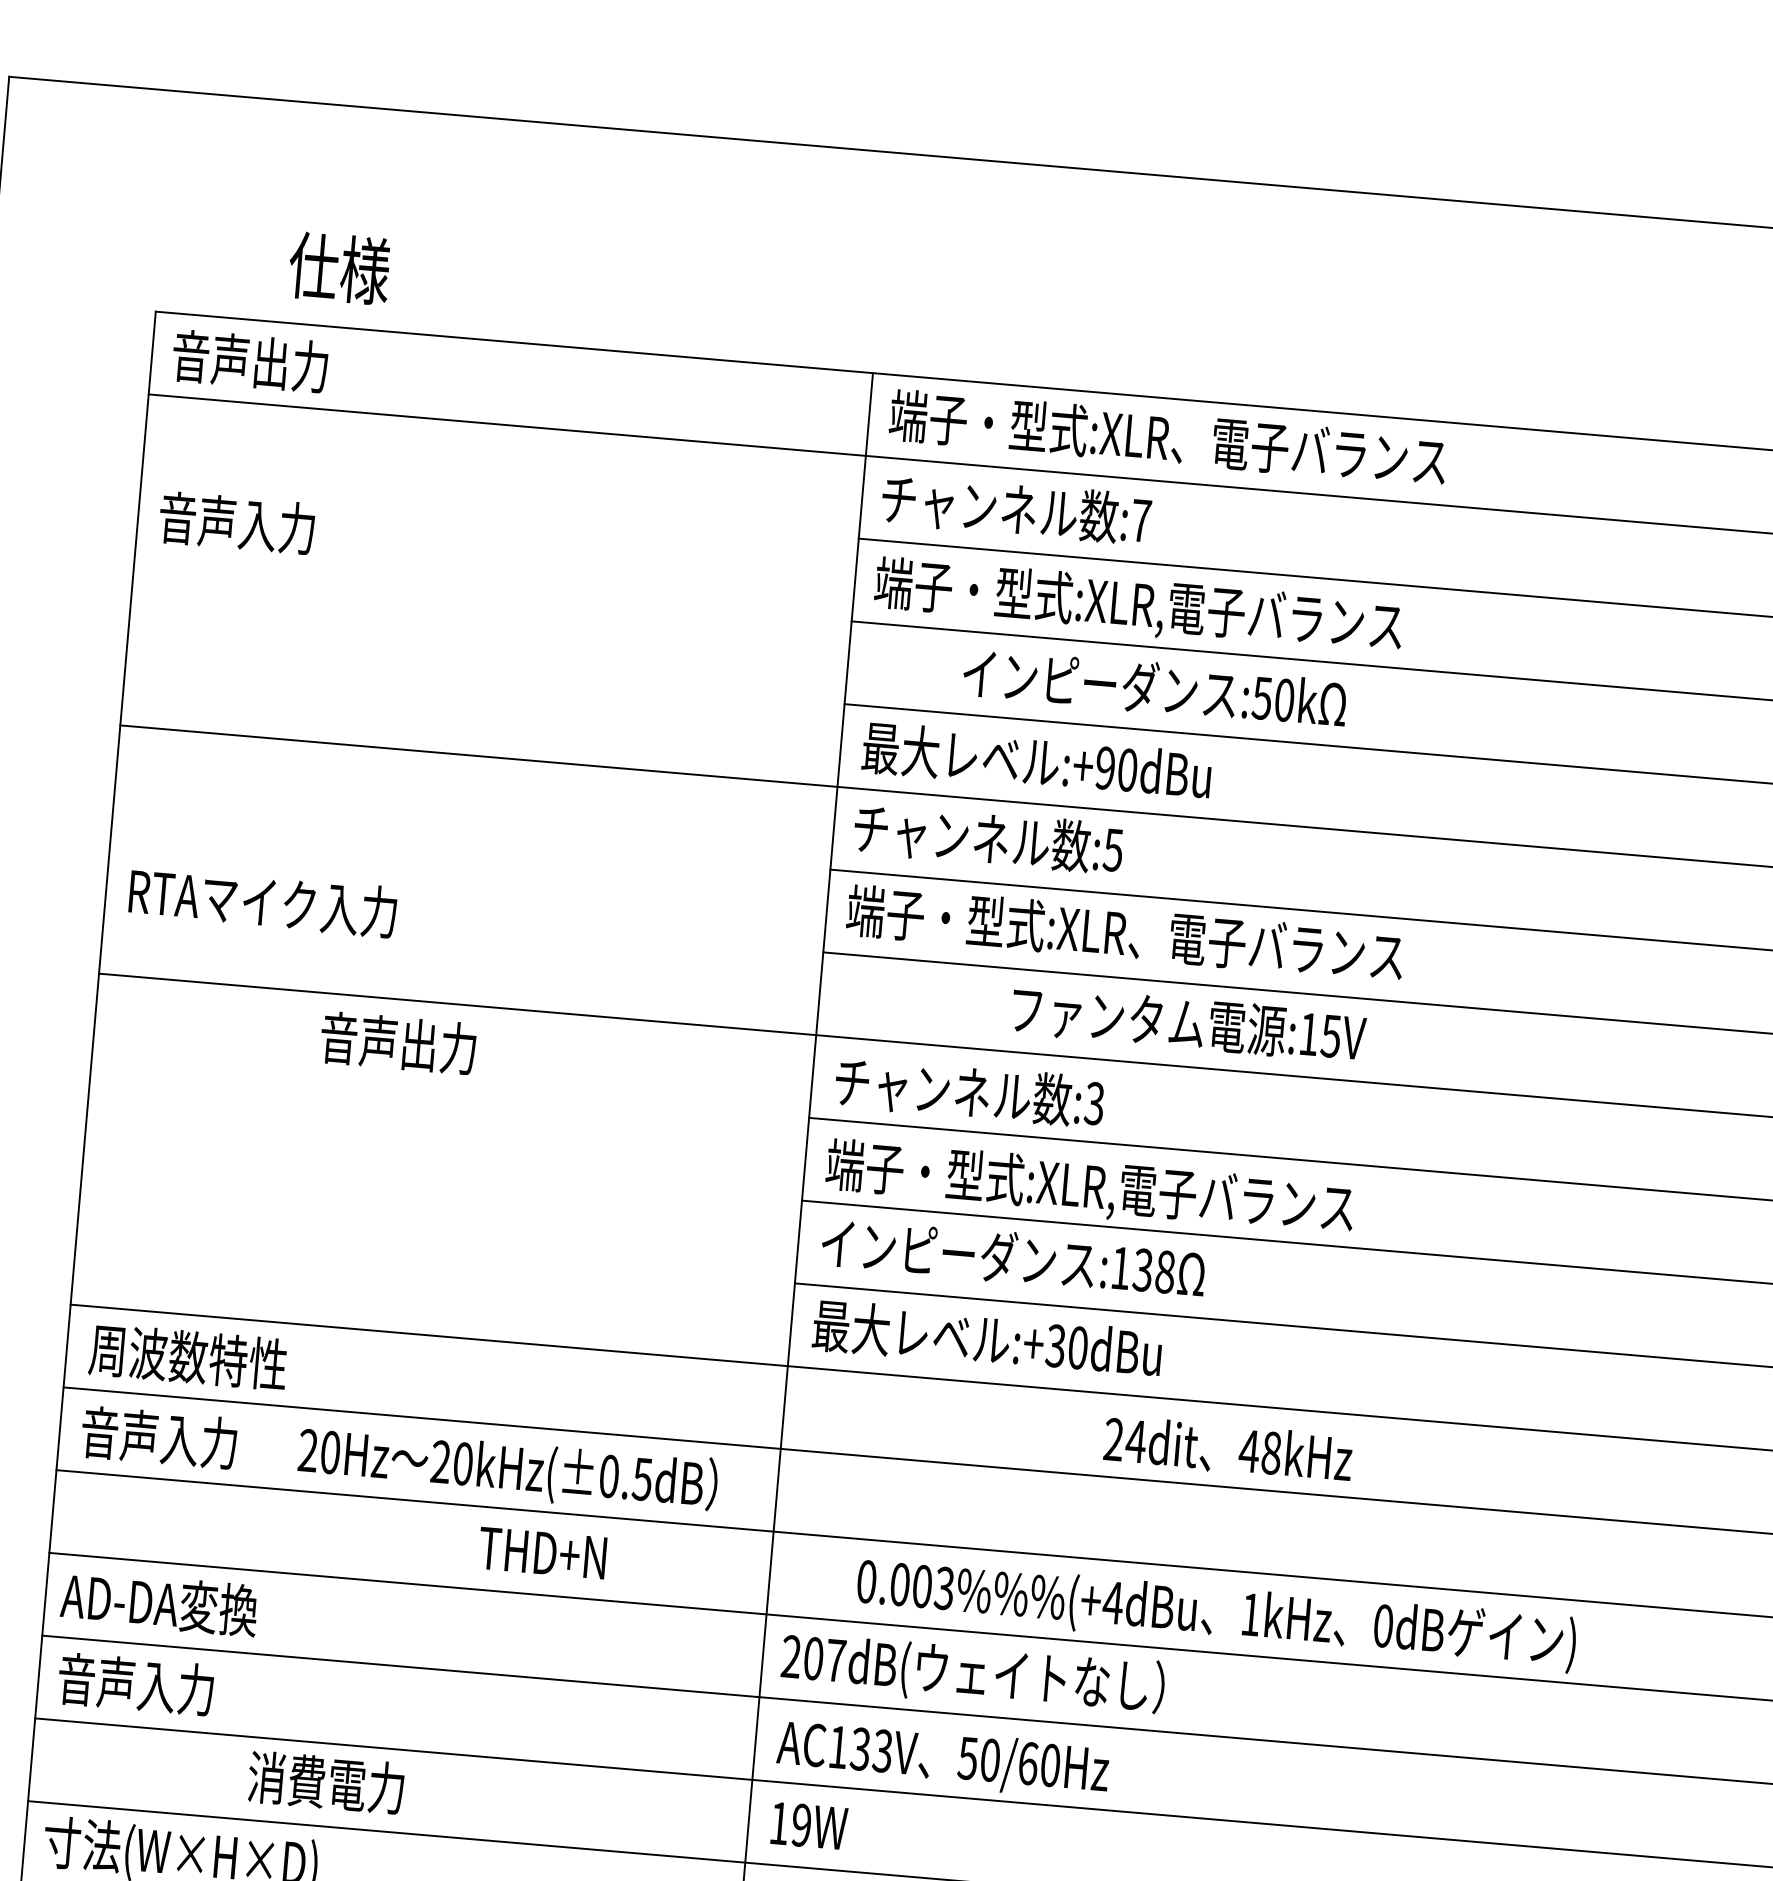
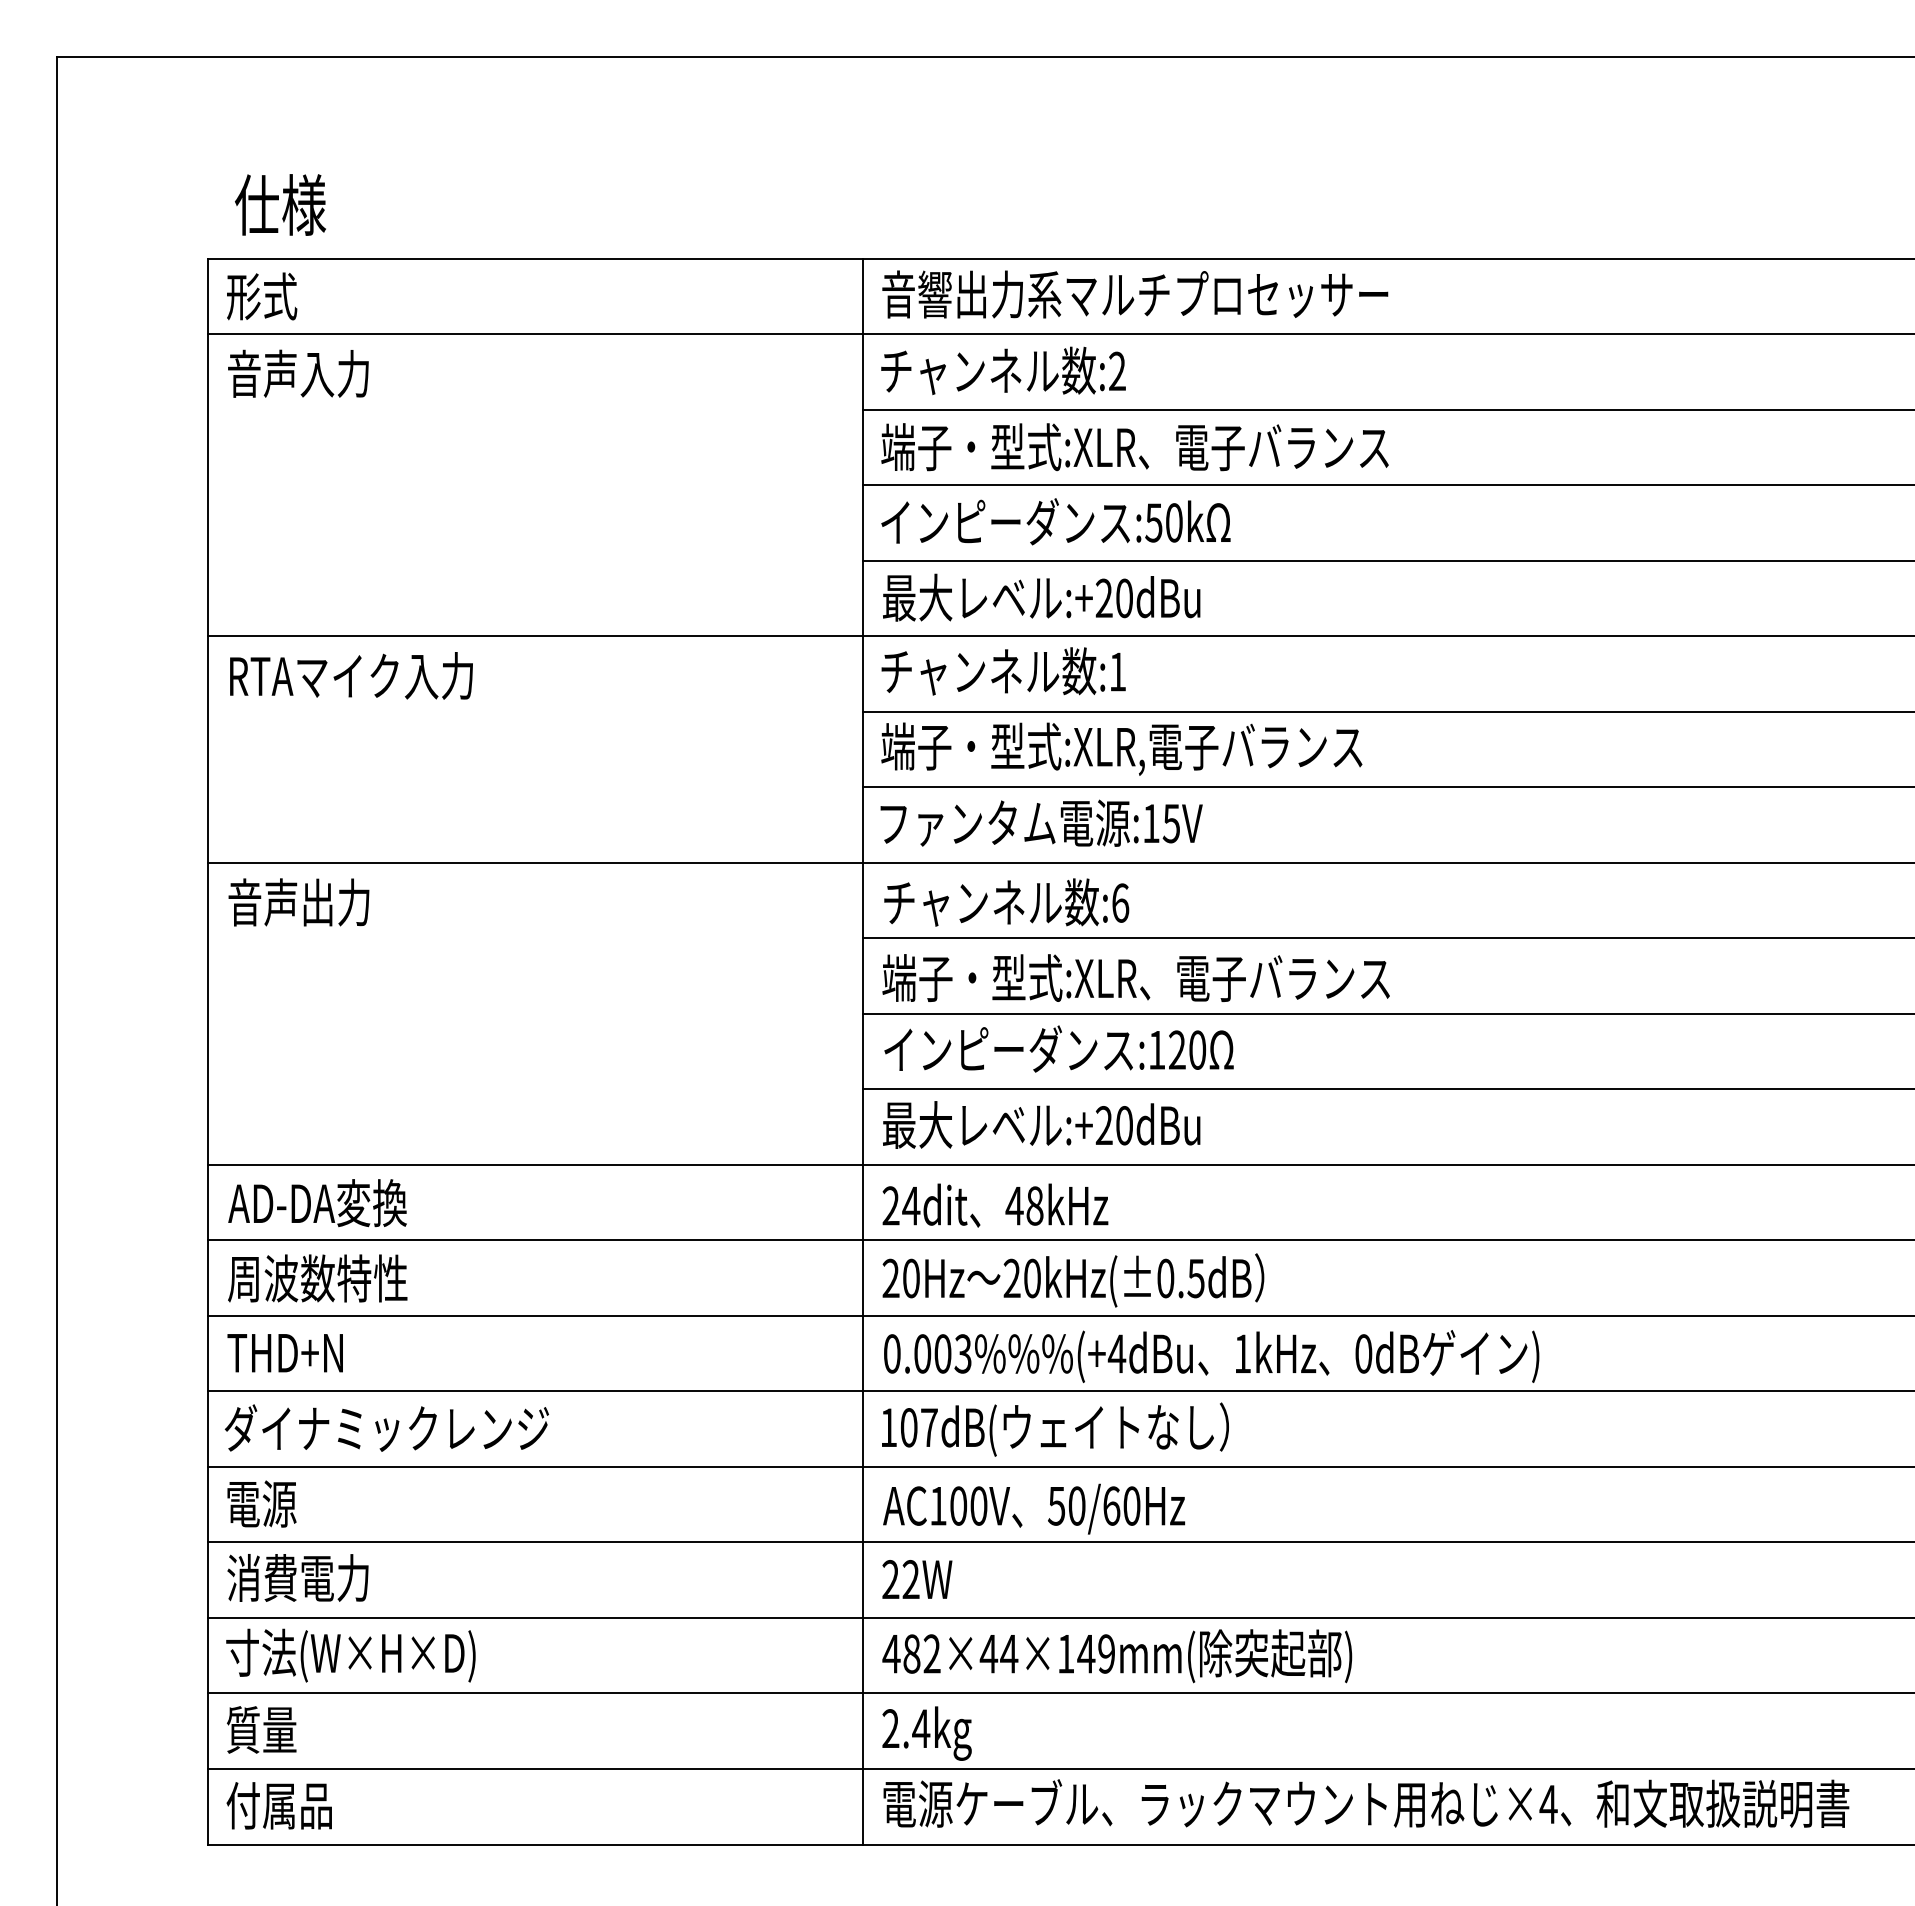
text: (339, 267) -> (280, 204), moved
text: (249, 361) -> (297, 296), 音声出力 -> 形式
text: (1168, 438) -> (1135, 294), 端子・型式:XLR、電子バランス -> 音響出力系マルチプロセッサー
text: (1141, 519) -> (1117, 370), :7 -> :2
text: (237, 522) -> (298, 373), moved
text: (1293, 621) -> (1263, 450), 端子・型式:XLR,電子バランス -> 端子・型式:XLR、電子バランス
text: (1154, 687) -> (1055, 521), moved
text: (1104, 768) -> (1103, 598), :+90dBu -> :+20dBu
text: (1113, 849) -> (1117, 671), :5 -> :1
text: (263, 901) -> (351, 675), moved
text: (1265, 948) -> (1263, 749), 端子・型式:XLR、電子バランス -> 端子・型式:XLR,電子バランス
text: (1188, 1022) -> (1041, 822), moved
text: (397, 1043) -> (298, 902), moved
text: (1094, 1103) -> (1120, 902), :3 -> :6
text: (1245, 1203) -> (1264, 981), 端子・型式:XLR,電子バランス -> 端子・型式:XLR、電子バランス
text: (1154, 1270) -> (1187, 1049), :138 -> :120
text: (1055, 1345) -> (1103, 1125), :+30dBu -> :+20dBu
text: (187, 1357) -> (318, 1203), 周波数特性 -> AD-DA変換
text: (179, 1439) -> (317, 1278), 音声入力 -> 周波数特性
text: (1228, 1448) -> (995, 1205), moved
text: (507, 1469) -> (1073, 1280), moved
text: (541, 1553) -> (284, 1353), moved
text: (239, 1610) -> (385, 1428), AD-DA変換 -> ダイナミックレンジ
text: (1216, 1614) -> (1211, 1356), moved
text: (791, 1656) -> (888, 1427), 207dB( -> 107dB(
text: (135, 1684) -> (296, 1503), 音声入力 -> 電源
text: (871, 1749) -> (968, 1505), AC133V -> AC100V
text: (325, 1782) -> (297, 1577), moved
text: (790, 1824) -> (900, 1579), 19W -> 22W

